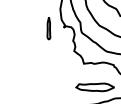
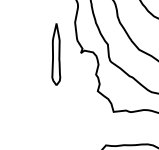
part: (48, 28) -> (55, 54), size x1.67

